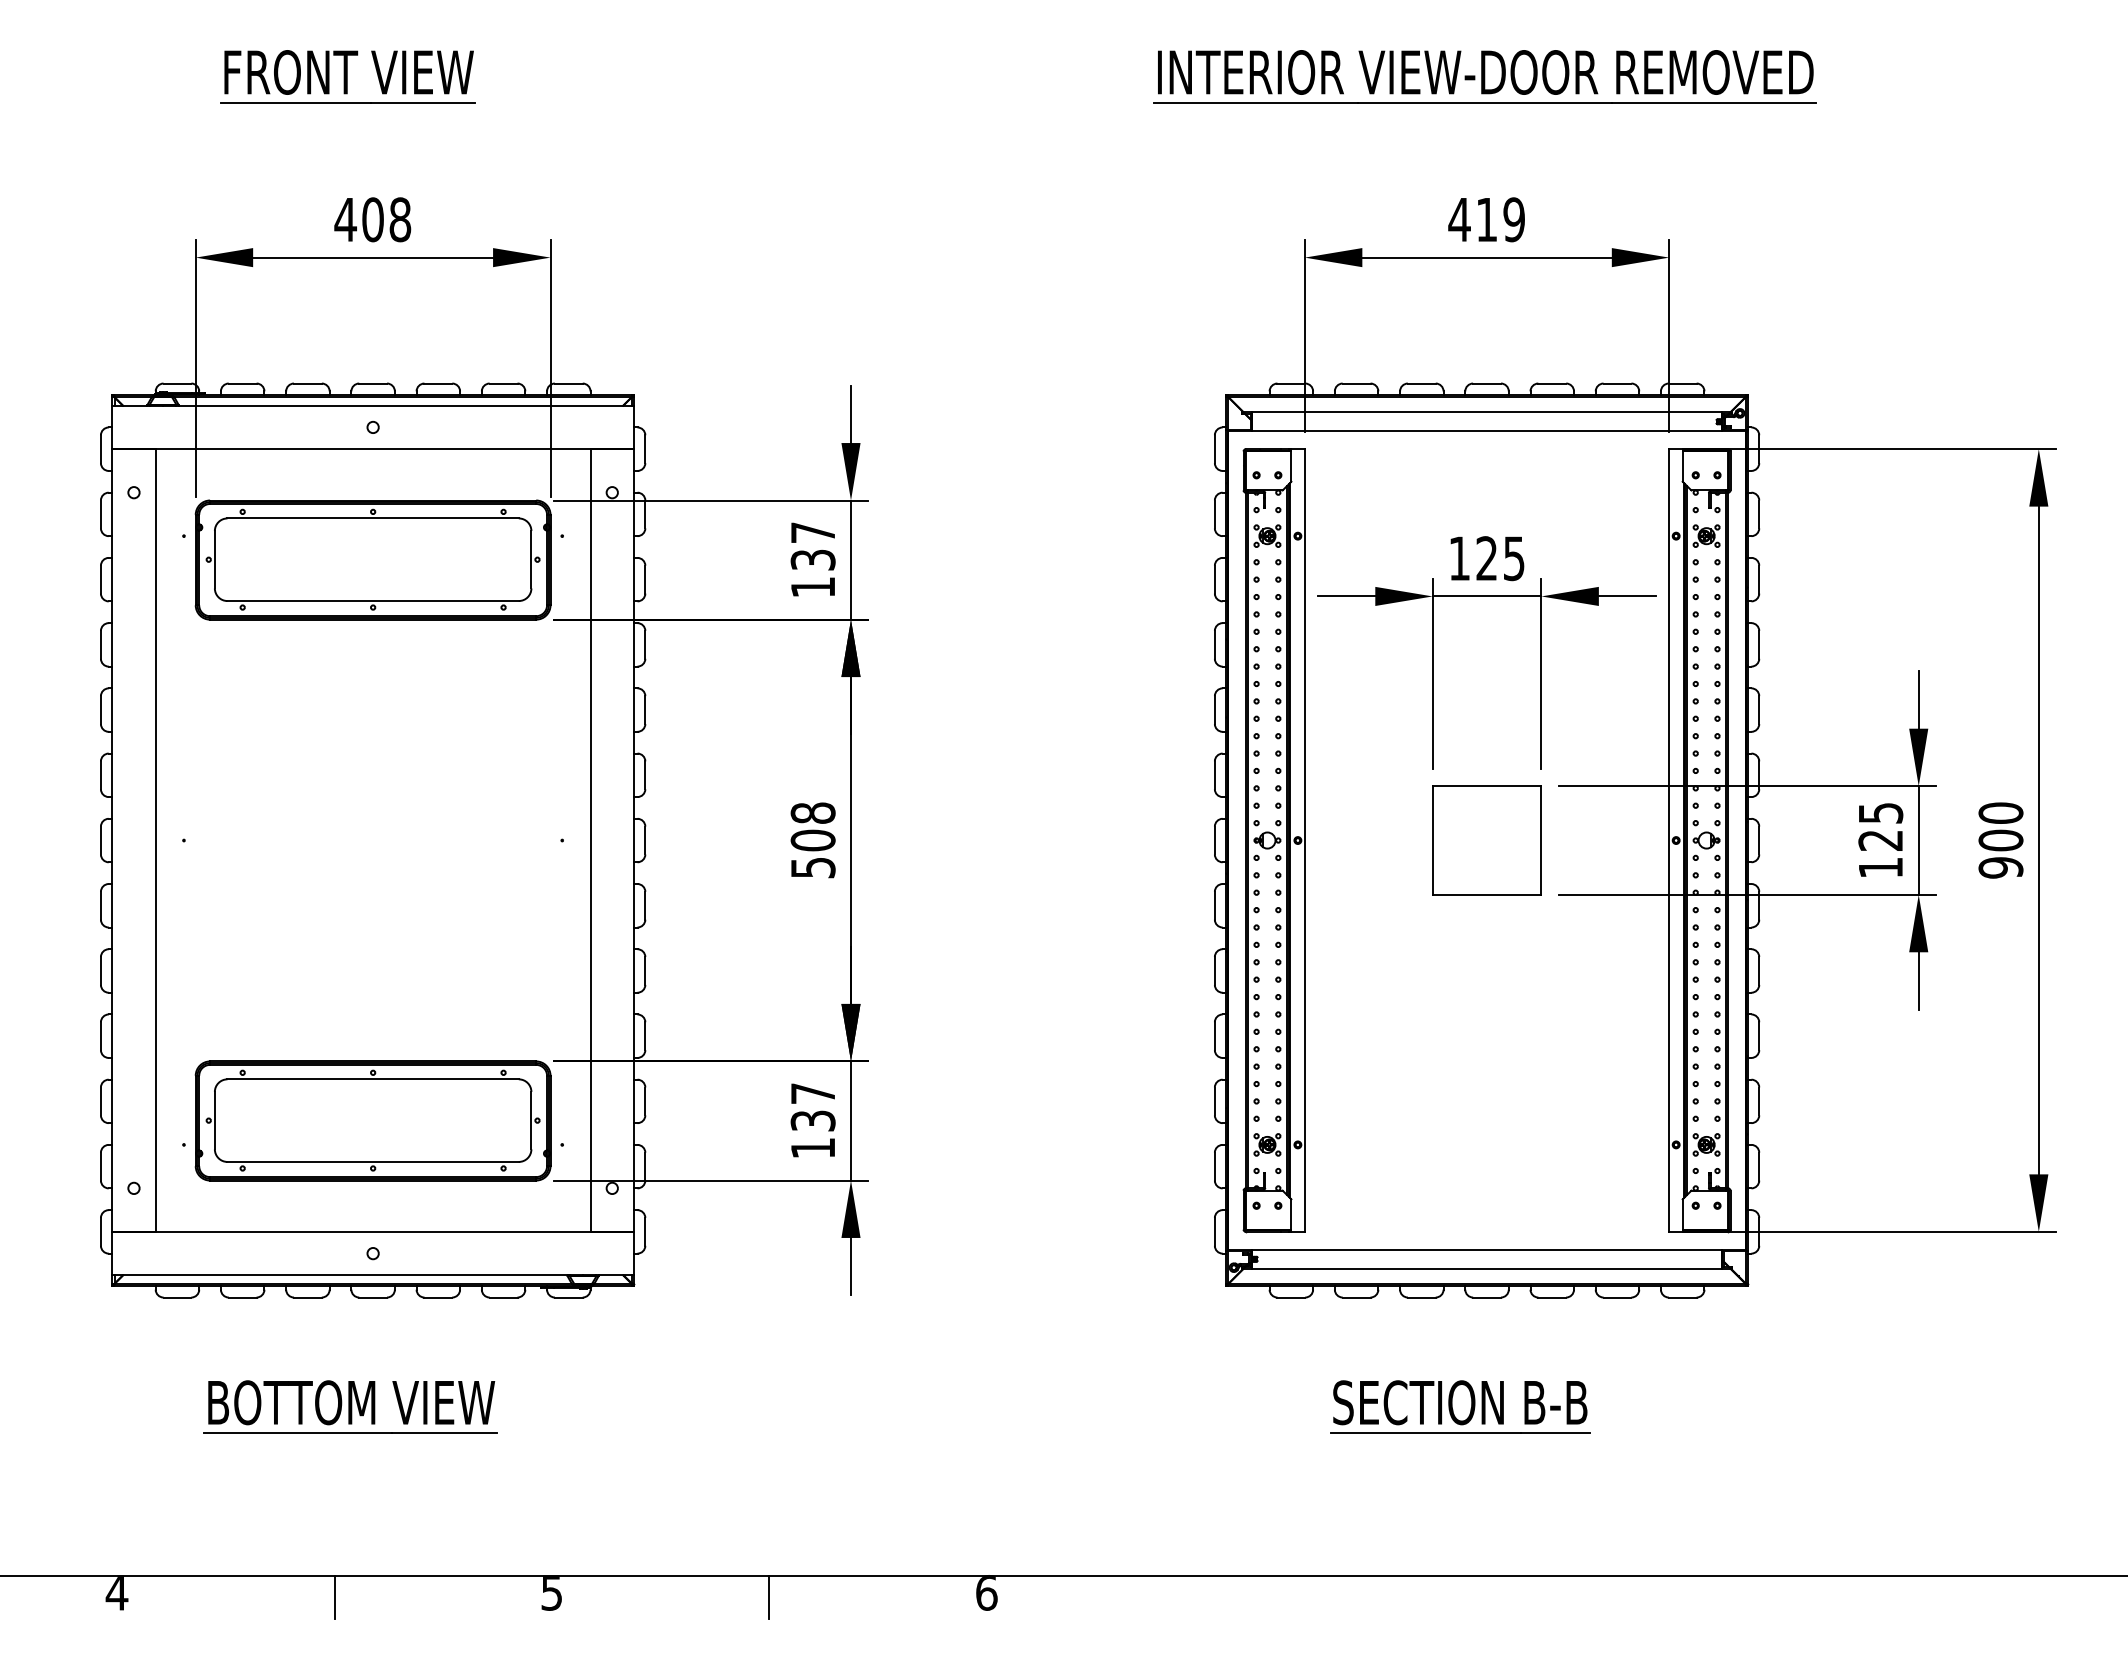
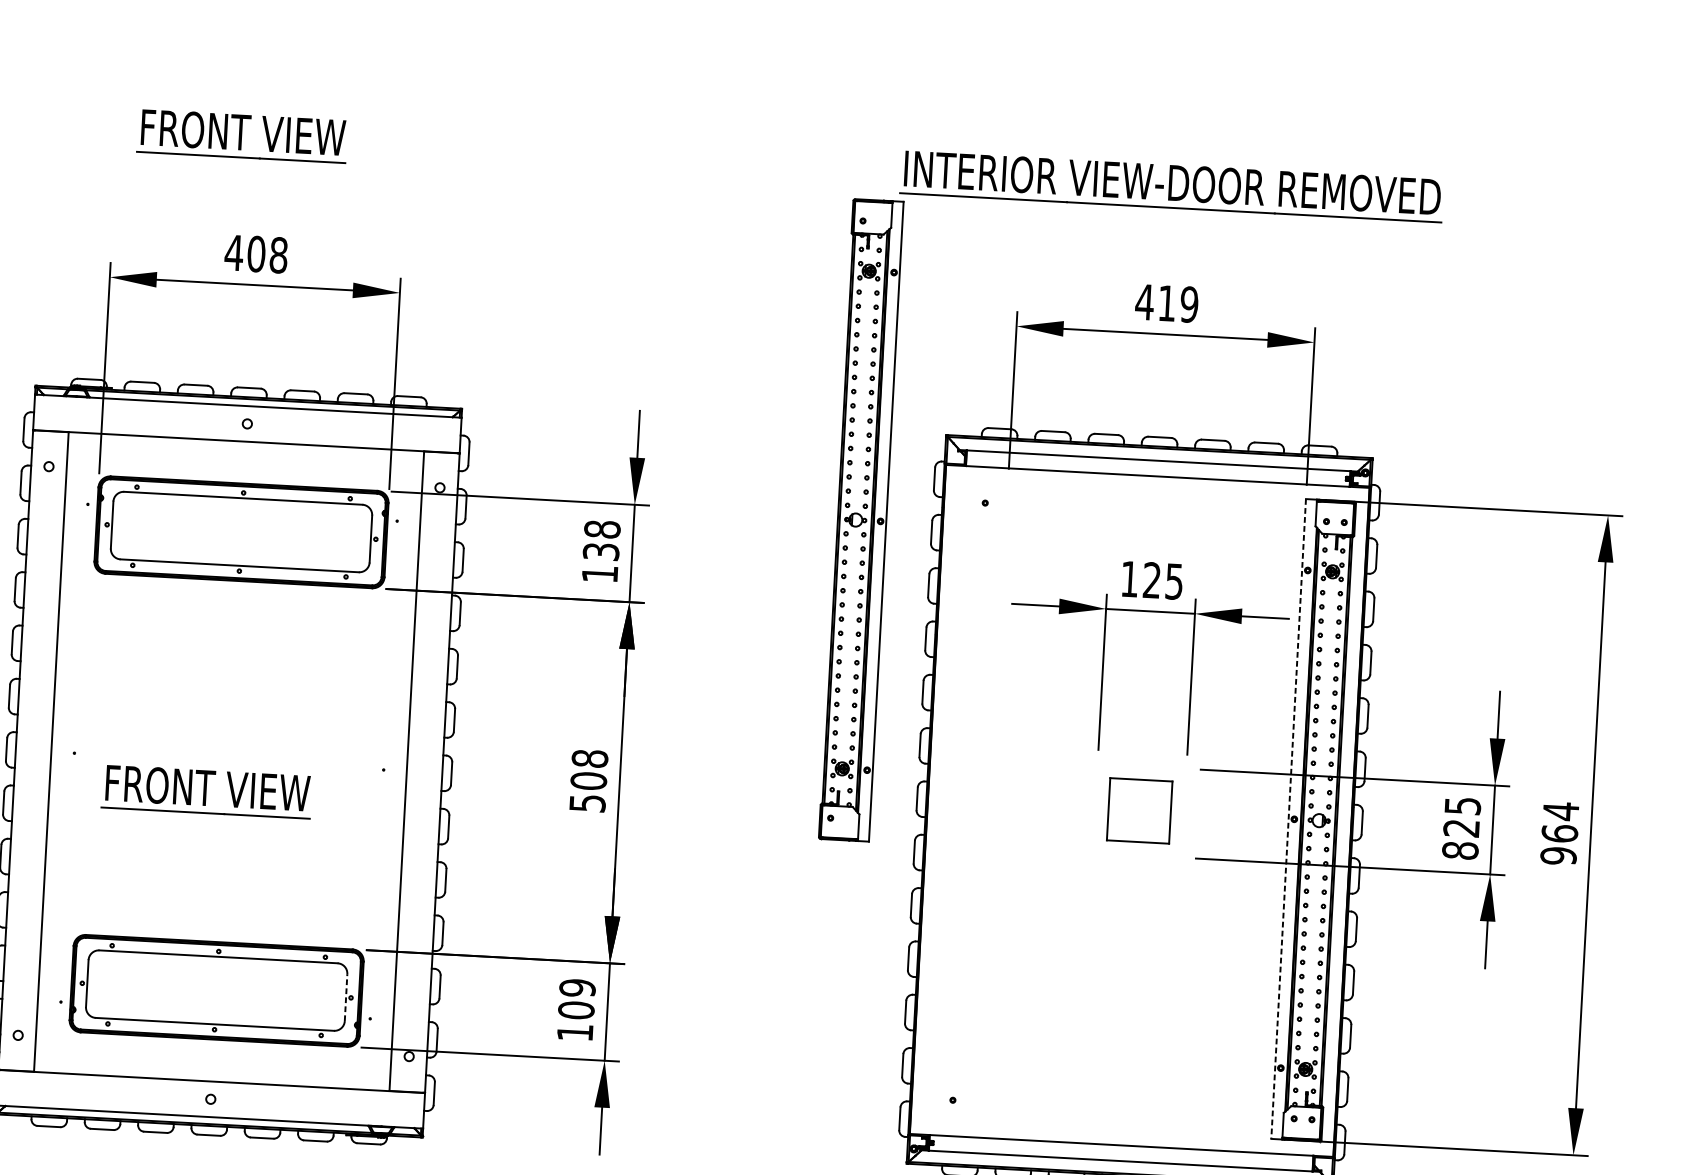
text: (812, 532) -> (601, 529), 137 -> 138
text: (2000, 826) -> (1560, 822), 900 -> 964
part: (1273, 840) -> (860, 520), moved
part: (1486, 840) -> (1139, 810), size x0.7
line: (1669, 841) -> (1288, 819), solid -> dashed
text: (1880, 867) -> (1460, 850), 125 -> 825
part: (347, 878) -> (206, 791), added
text: (812, 1107) -> (576, 999), 137 -> 109
line: (531, 1120) -> (346, 997), solid -> dashed

